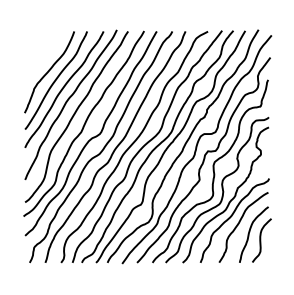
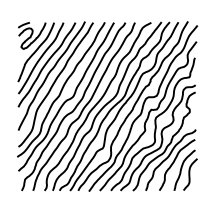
part: (43, 49) -> (31, 35), added

